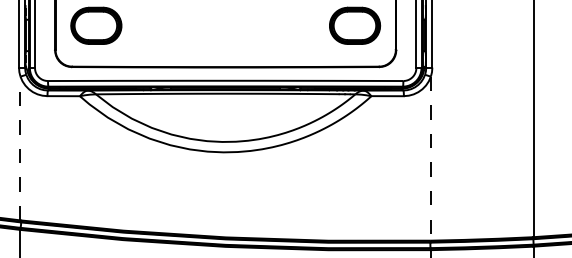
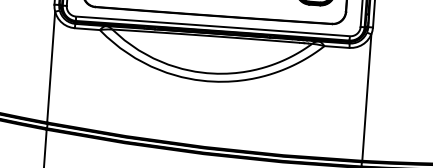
line: (20, 148) -> (51, 67), dashed -> solid
line: (430, 158) -> (366, 97), dashed -> solid

